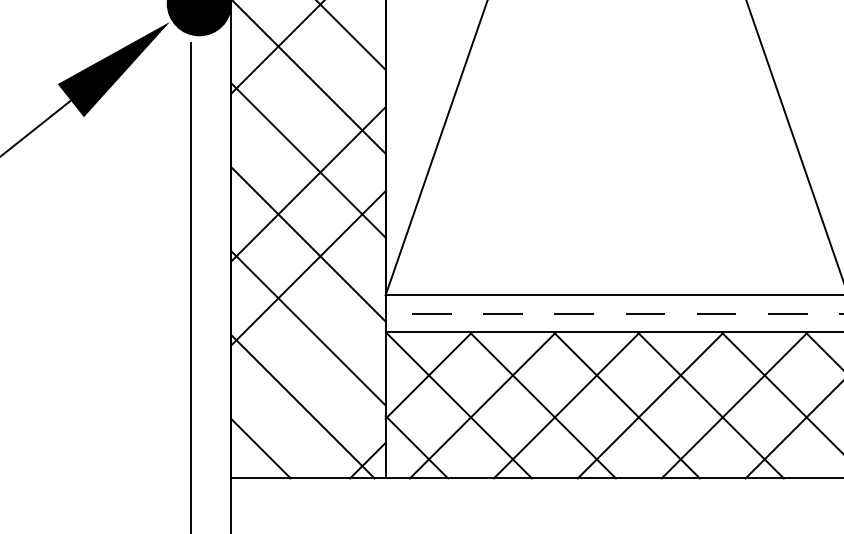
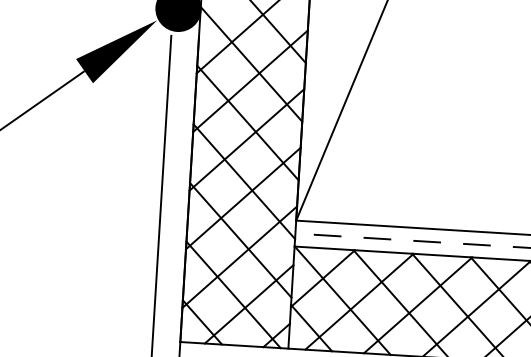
line: (308, 100) -> (250, 81), added
line: (308, 352) -> (239, 257), added
line: (325, 418) -> (248, 304), added

